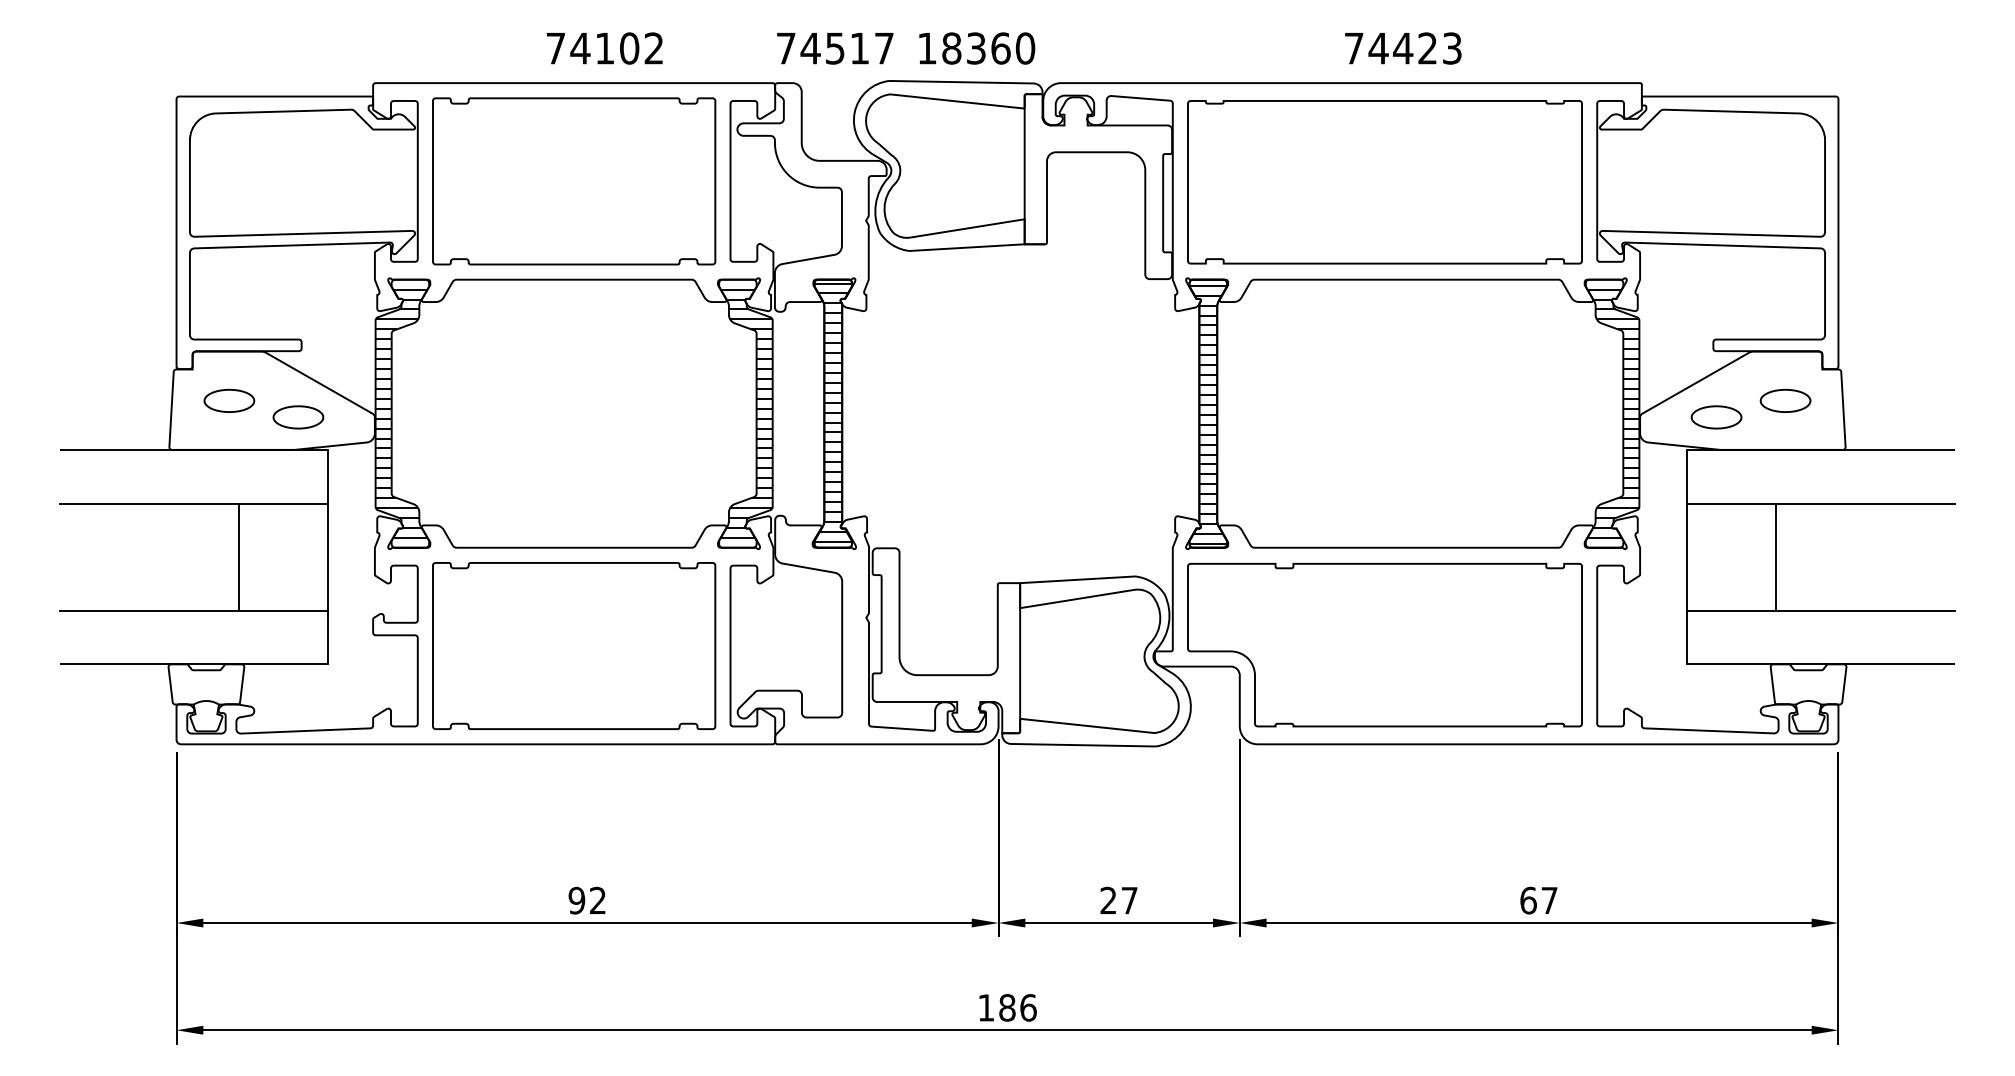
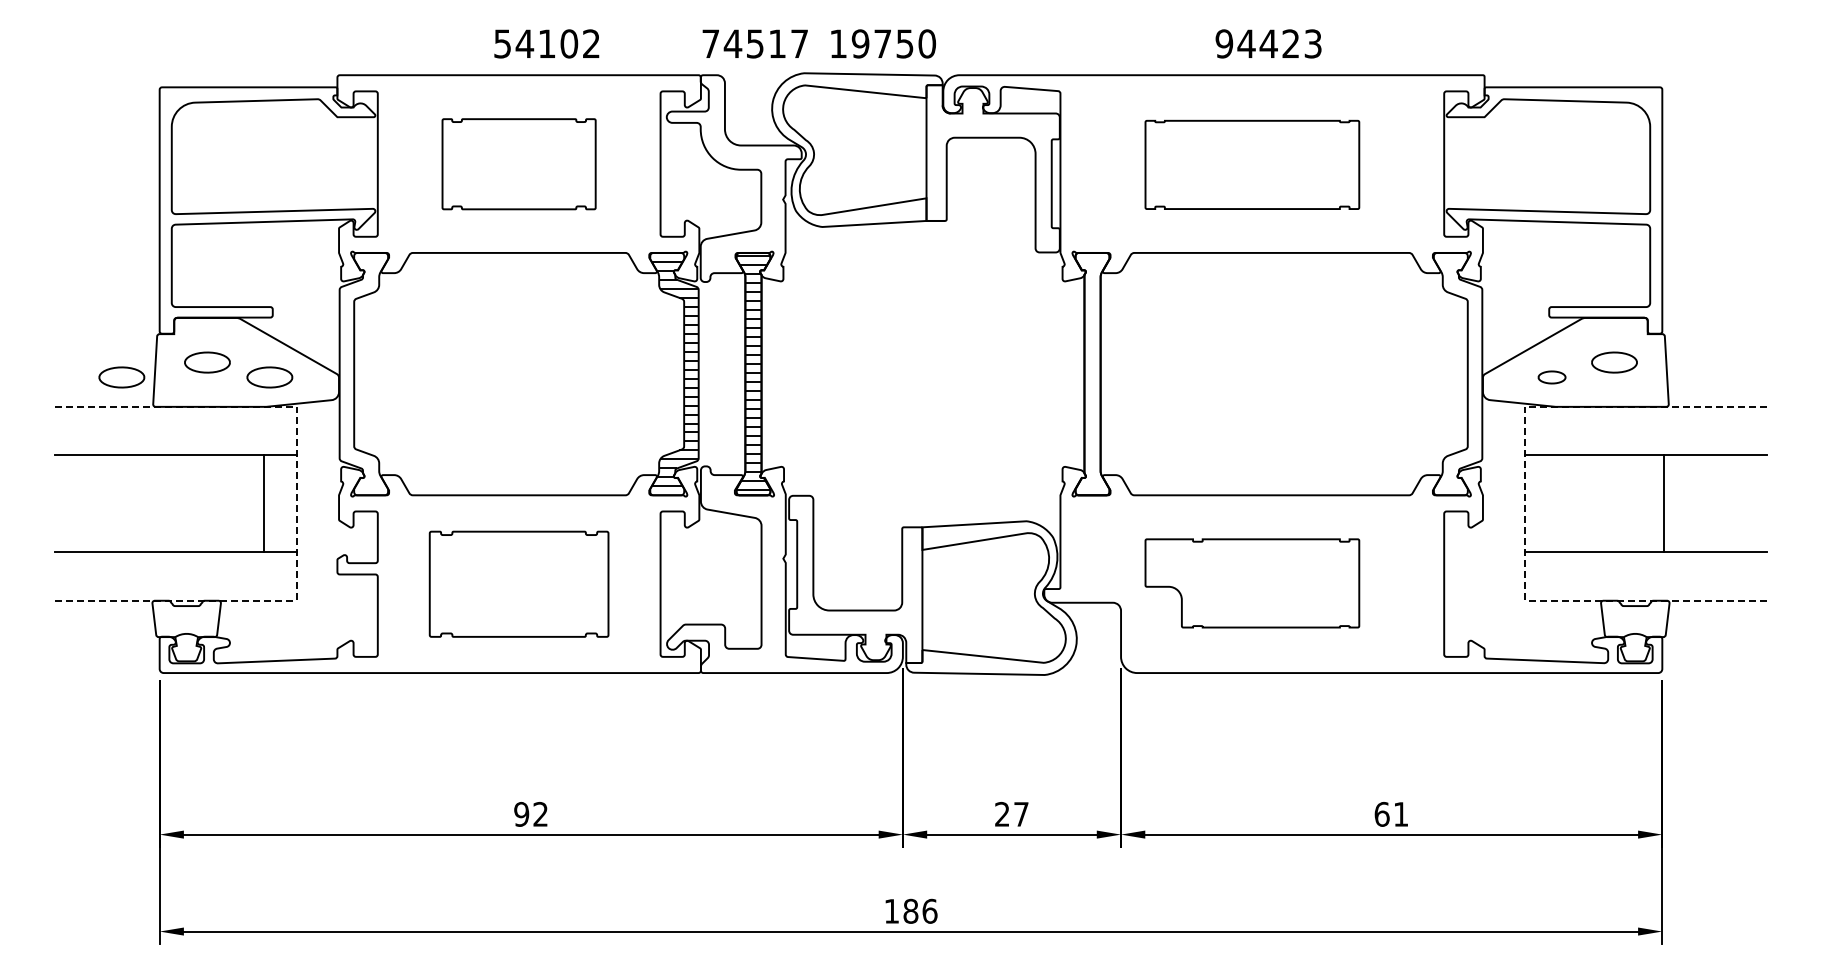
text: (555, 48) -> (502, 43), 74102 -> 54102
text: (975, 48) -> (882, 43), 18360 -> 19750
text: (1354, 48) -> (1224, 43), 74423 -> 94423
part: (573, 181) -> (518, 164), size x0.6
part: (1385, 181) -> (1252, 164), size x0.6
hatch: (1208, 414) -> (1092, 374), removed
part: (134, 417) -> (121, 377), added
part: (1715, 417) -> (1551, 377), size x0.6
hatch: (400, 418) -> (362, 378), removed
hatch: (1613, 418) -> (1458, 378), removed
line: (239, 556) -> (264, 503), moved
line: (328, 556) -> (297, 503), solid -> dashed
line: (1686, 556) -> (1524, 503), solid -> dashed
line: (1775, 556) -> (1663, 503), moved
part: (1385, 645) -> (1252, 583), size x0.6
part: (573, 646) -> (518, 584), size x0.7
text: (1549, 900) -> (1401, 814), 67 -> 61

